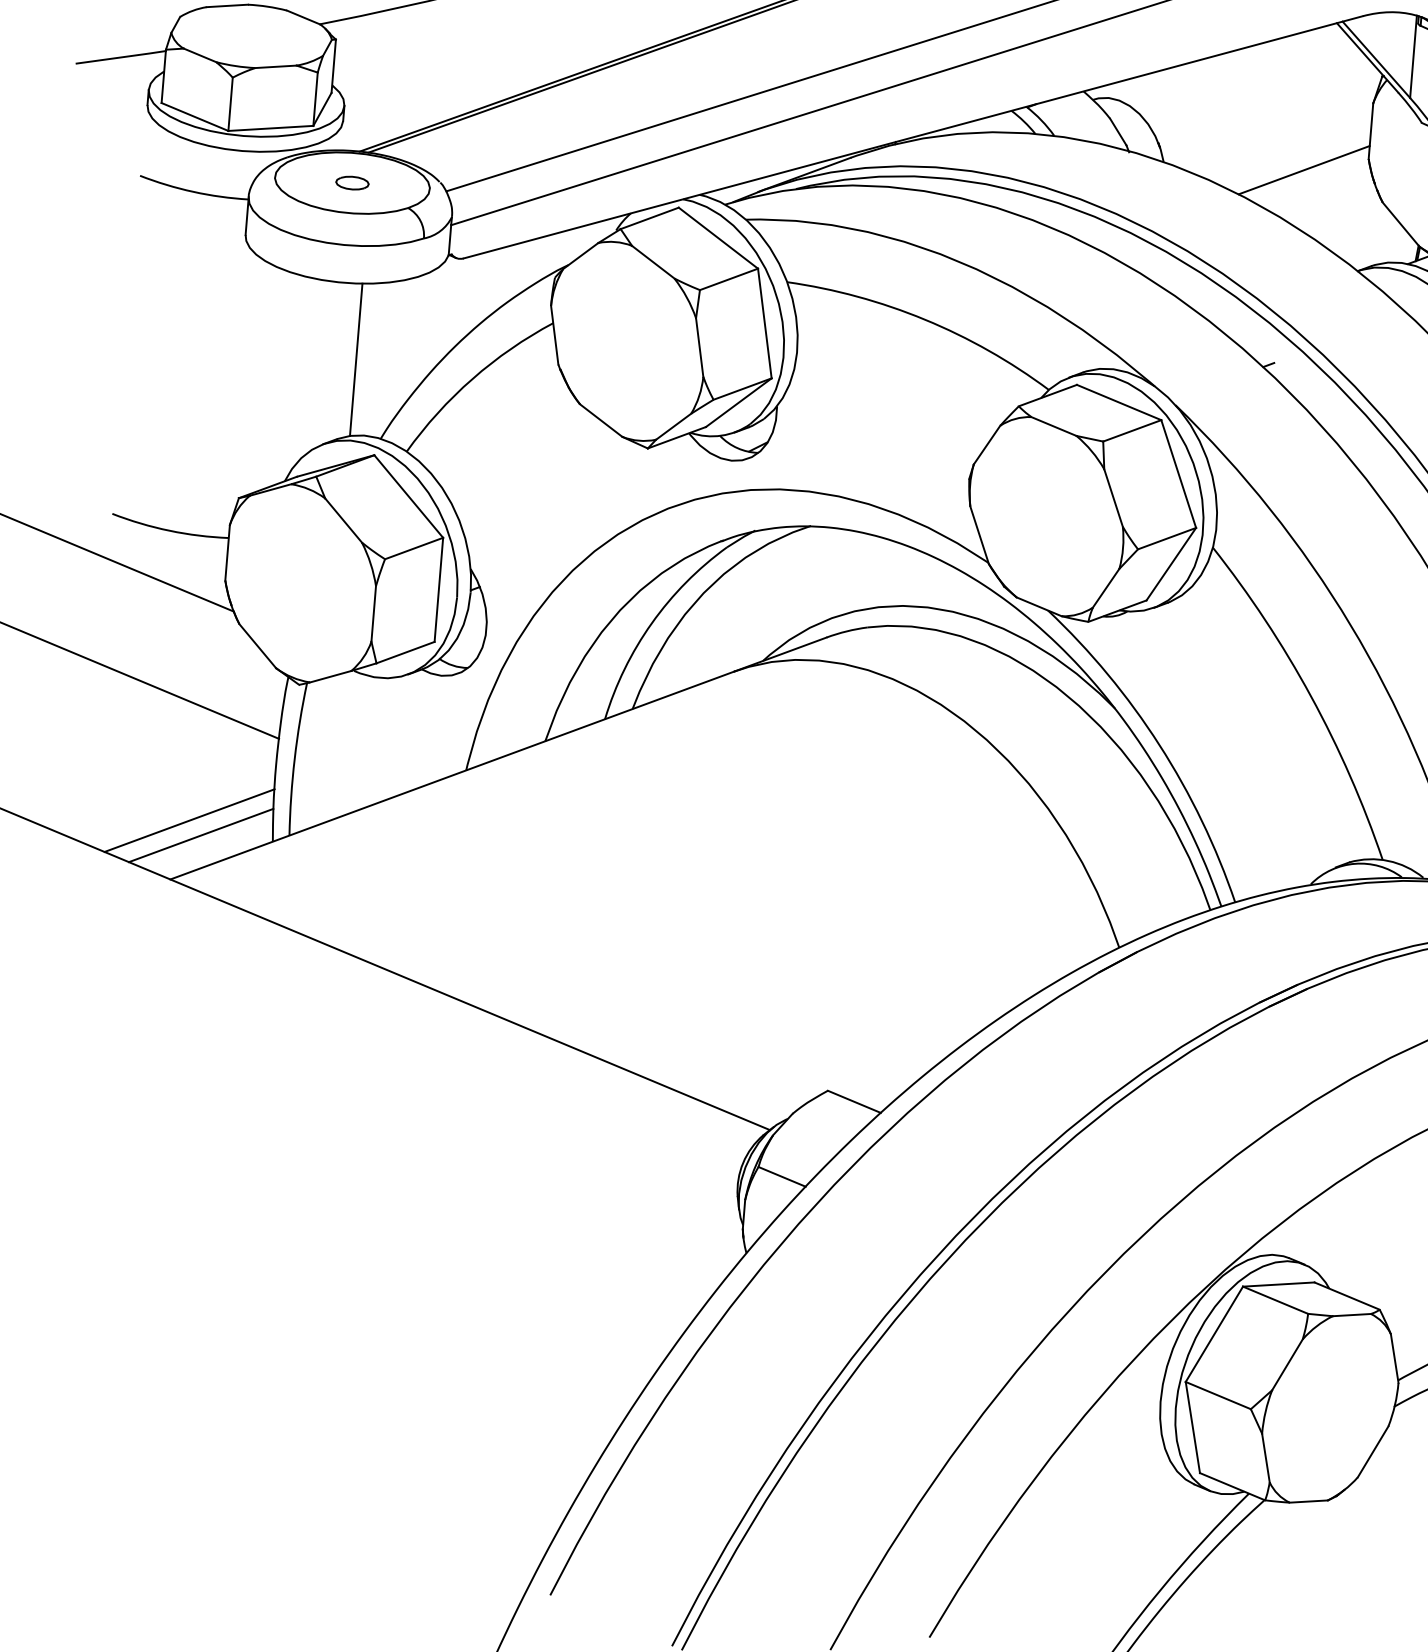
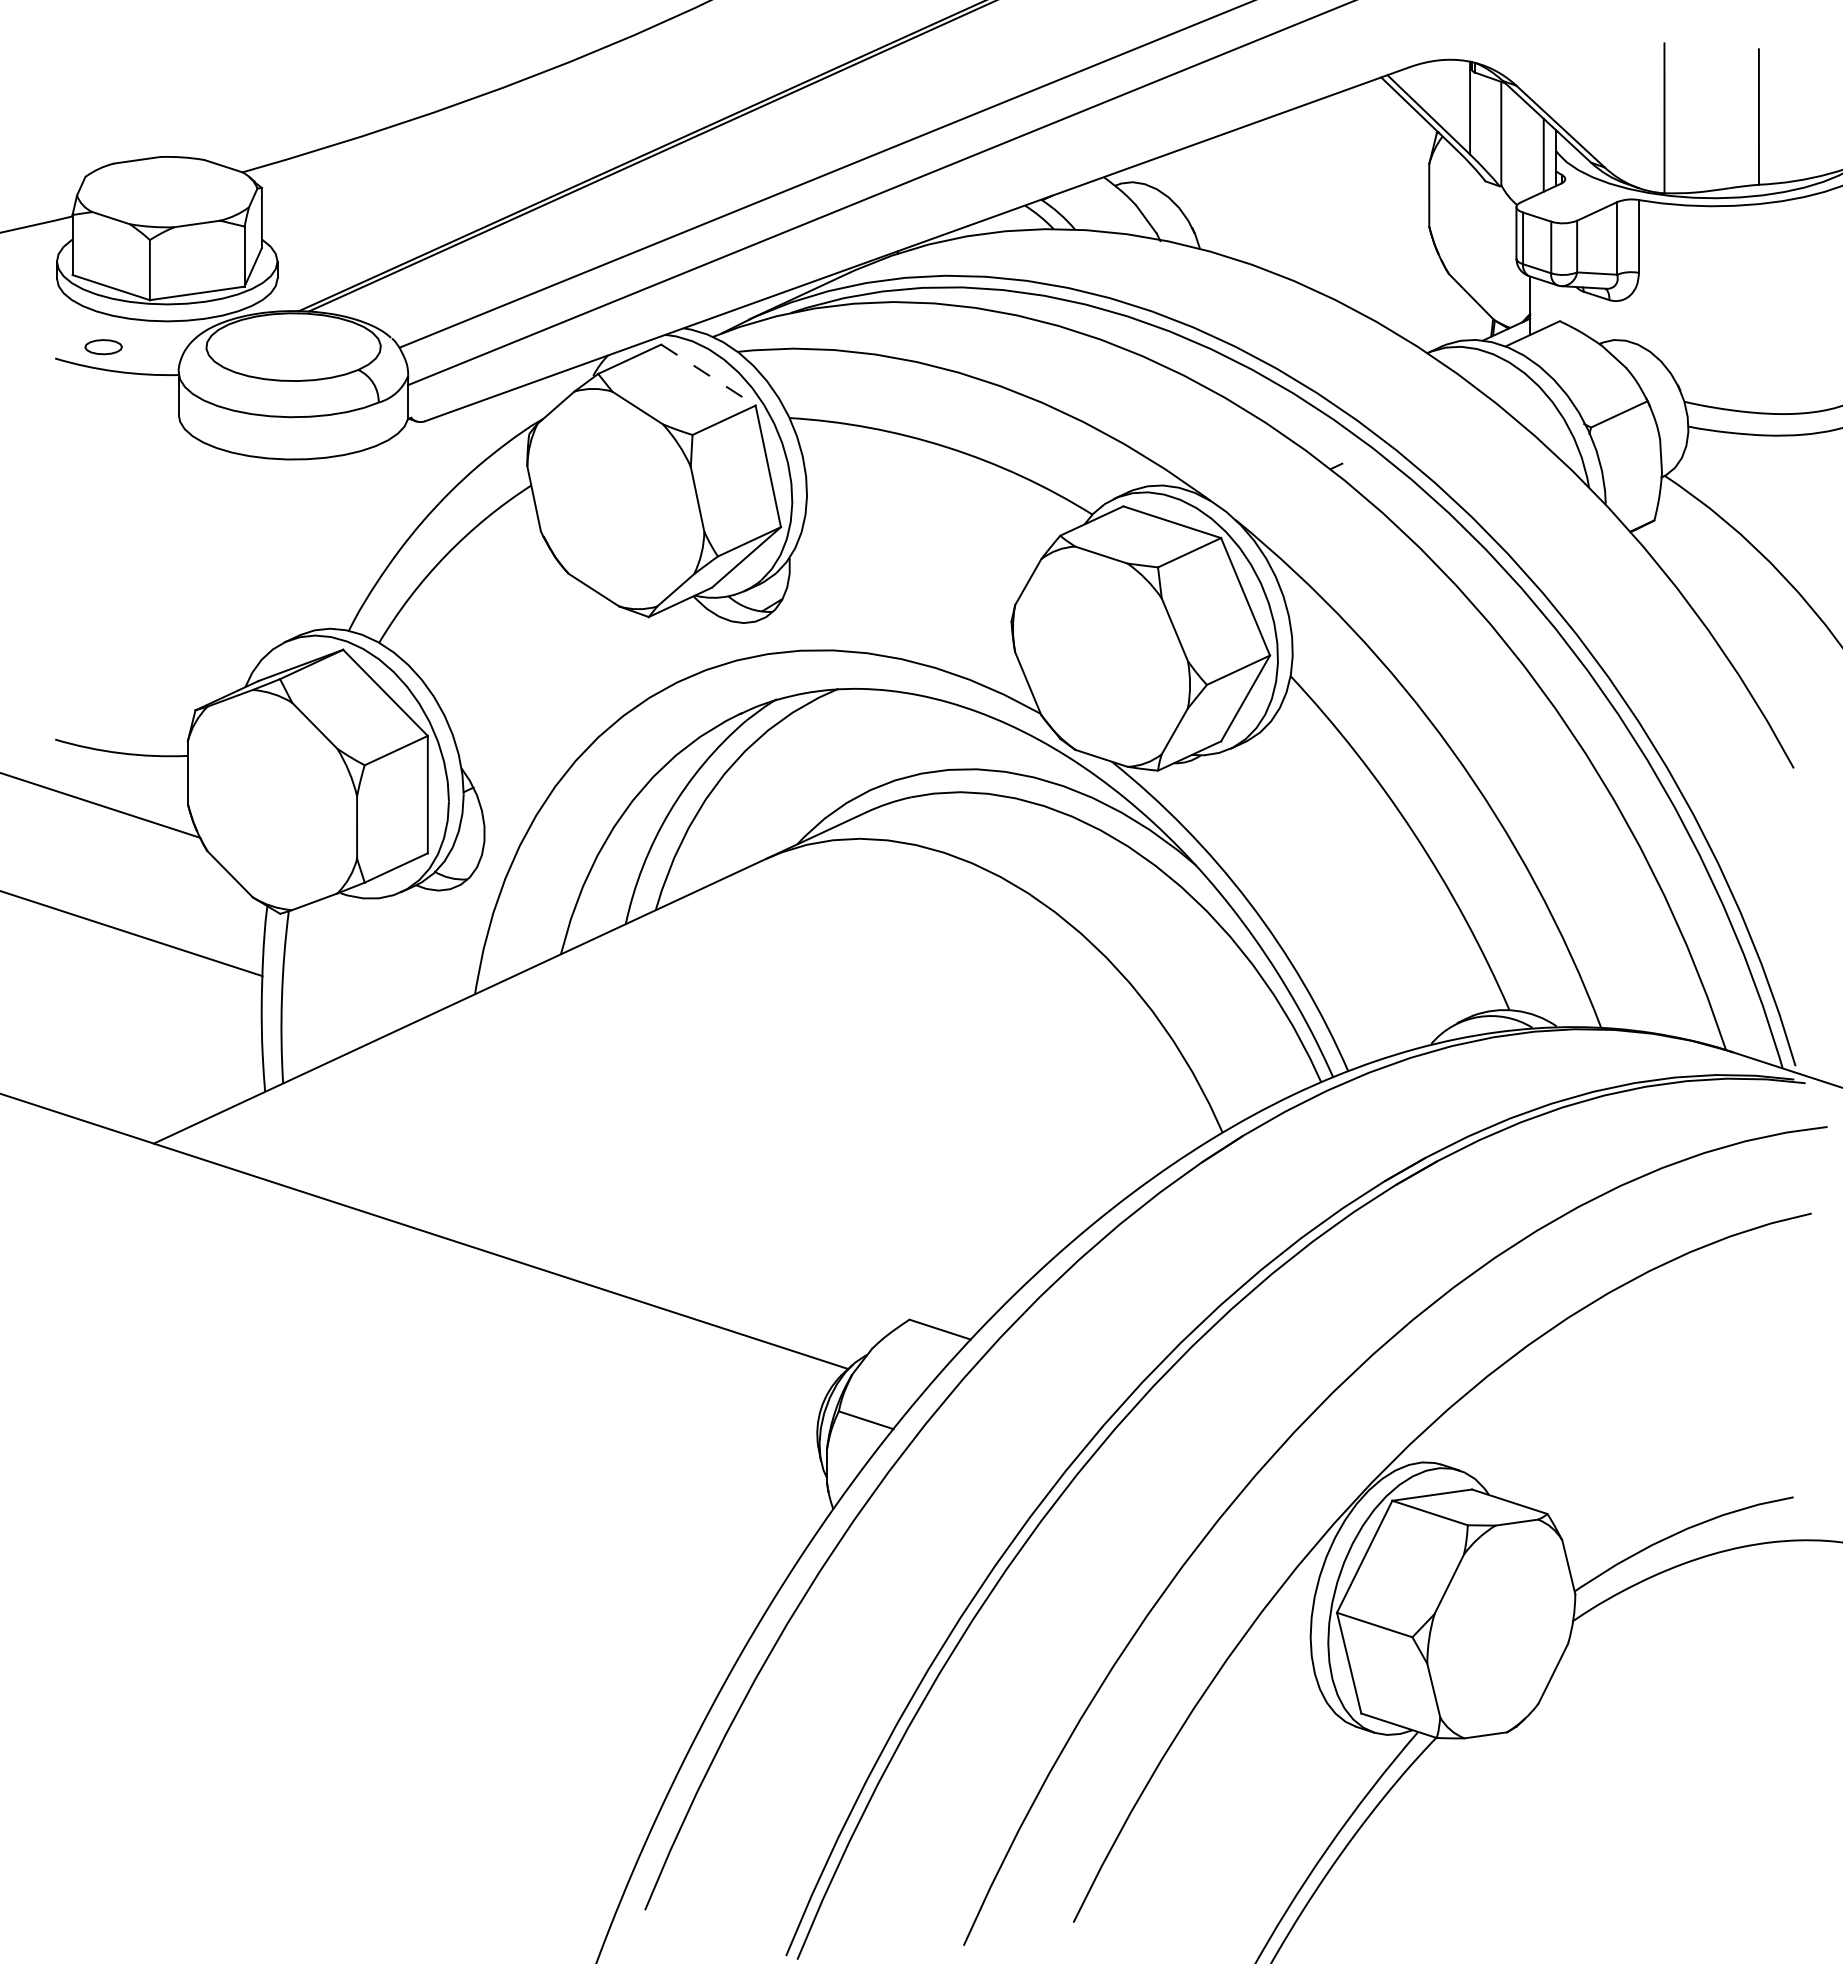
line: (1304, 169) -> (1358, 244), removed
part: (352, 183) -> (103, 347), moved
line: (718, 238) -> (708, 375), solid -> dashed
line: (356, 359) -> (314, 544), removed
line: (189, 820) -> (169, 1075), removed
line: (200, 835) -> (183, 1091), removed

